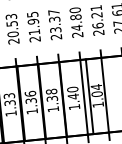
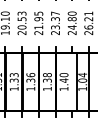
line: (84, 96) -> (72, 81), removed

